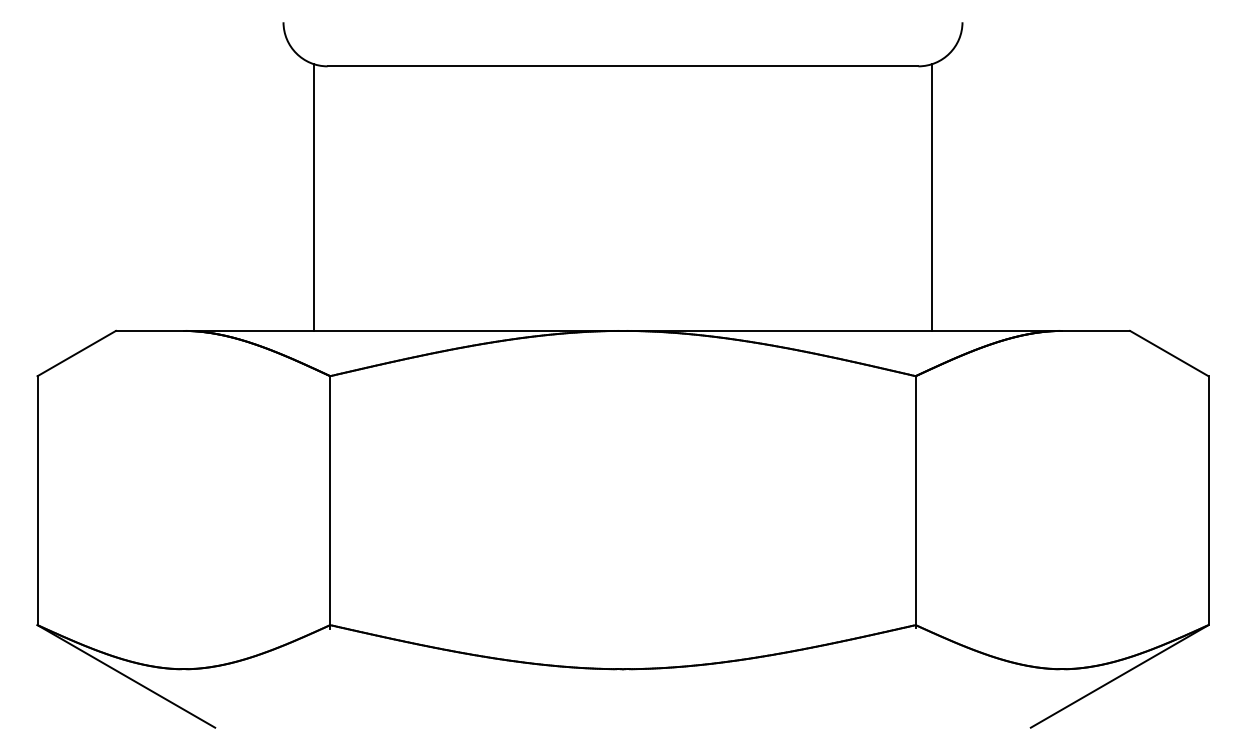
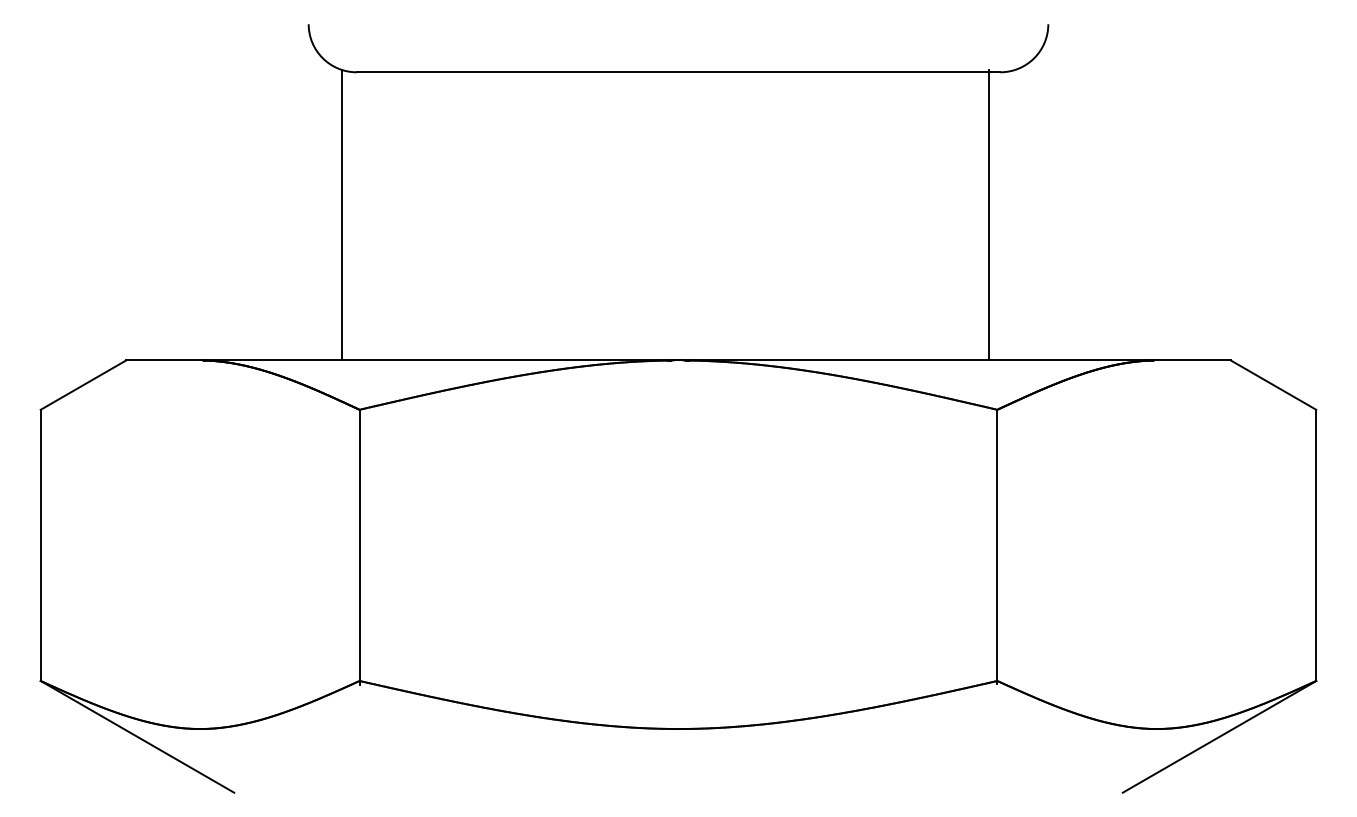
line: (931, 197) -> (988, 215), moved

